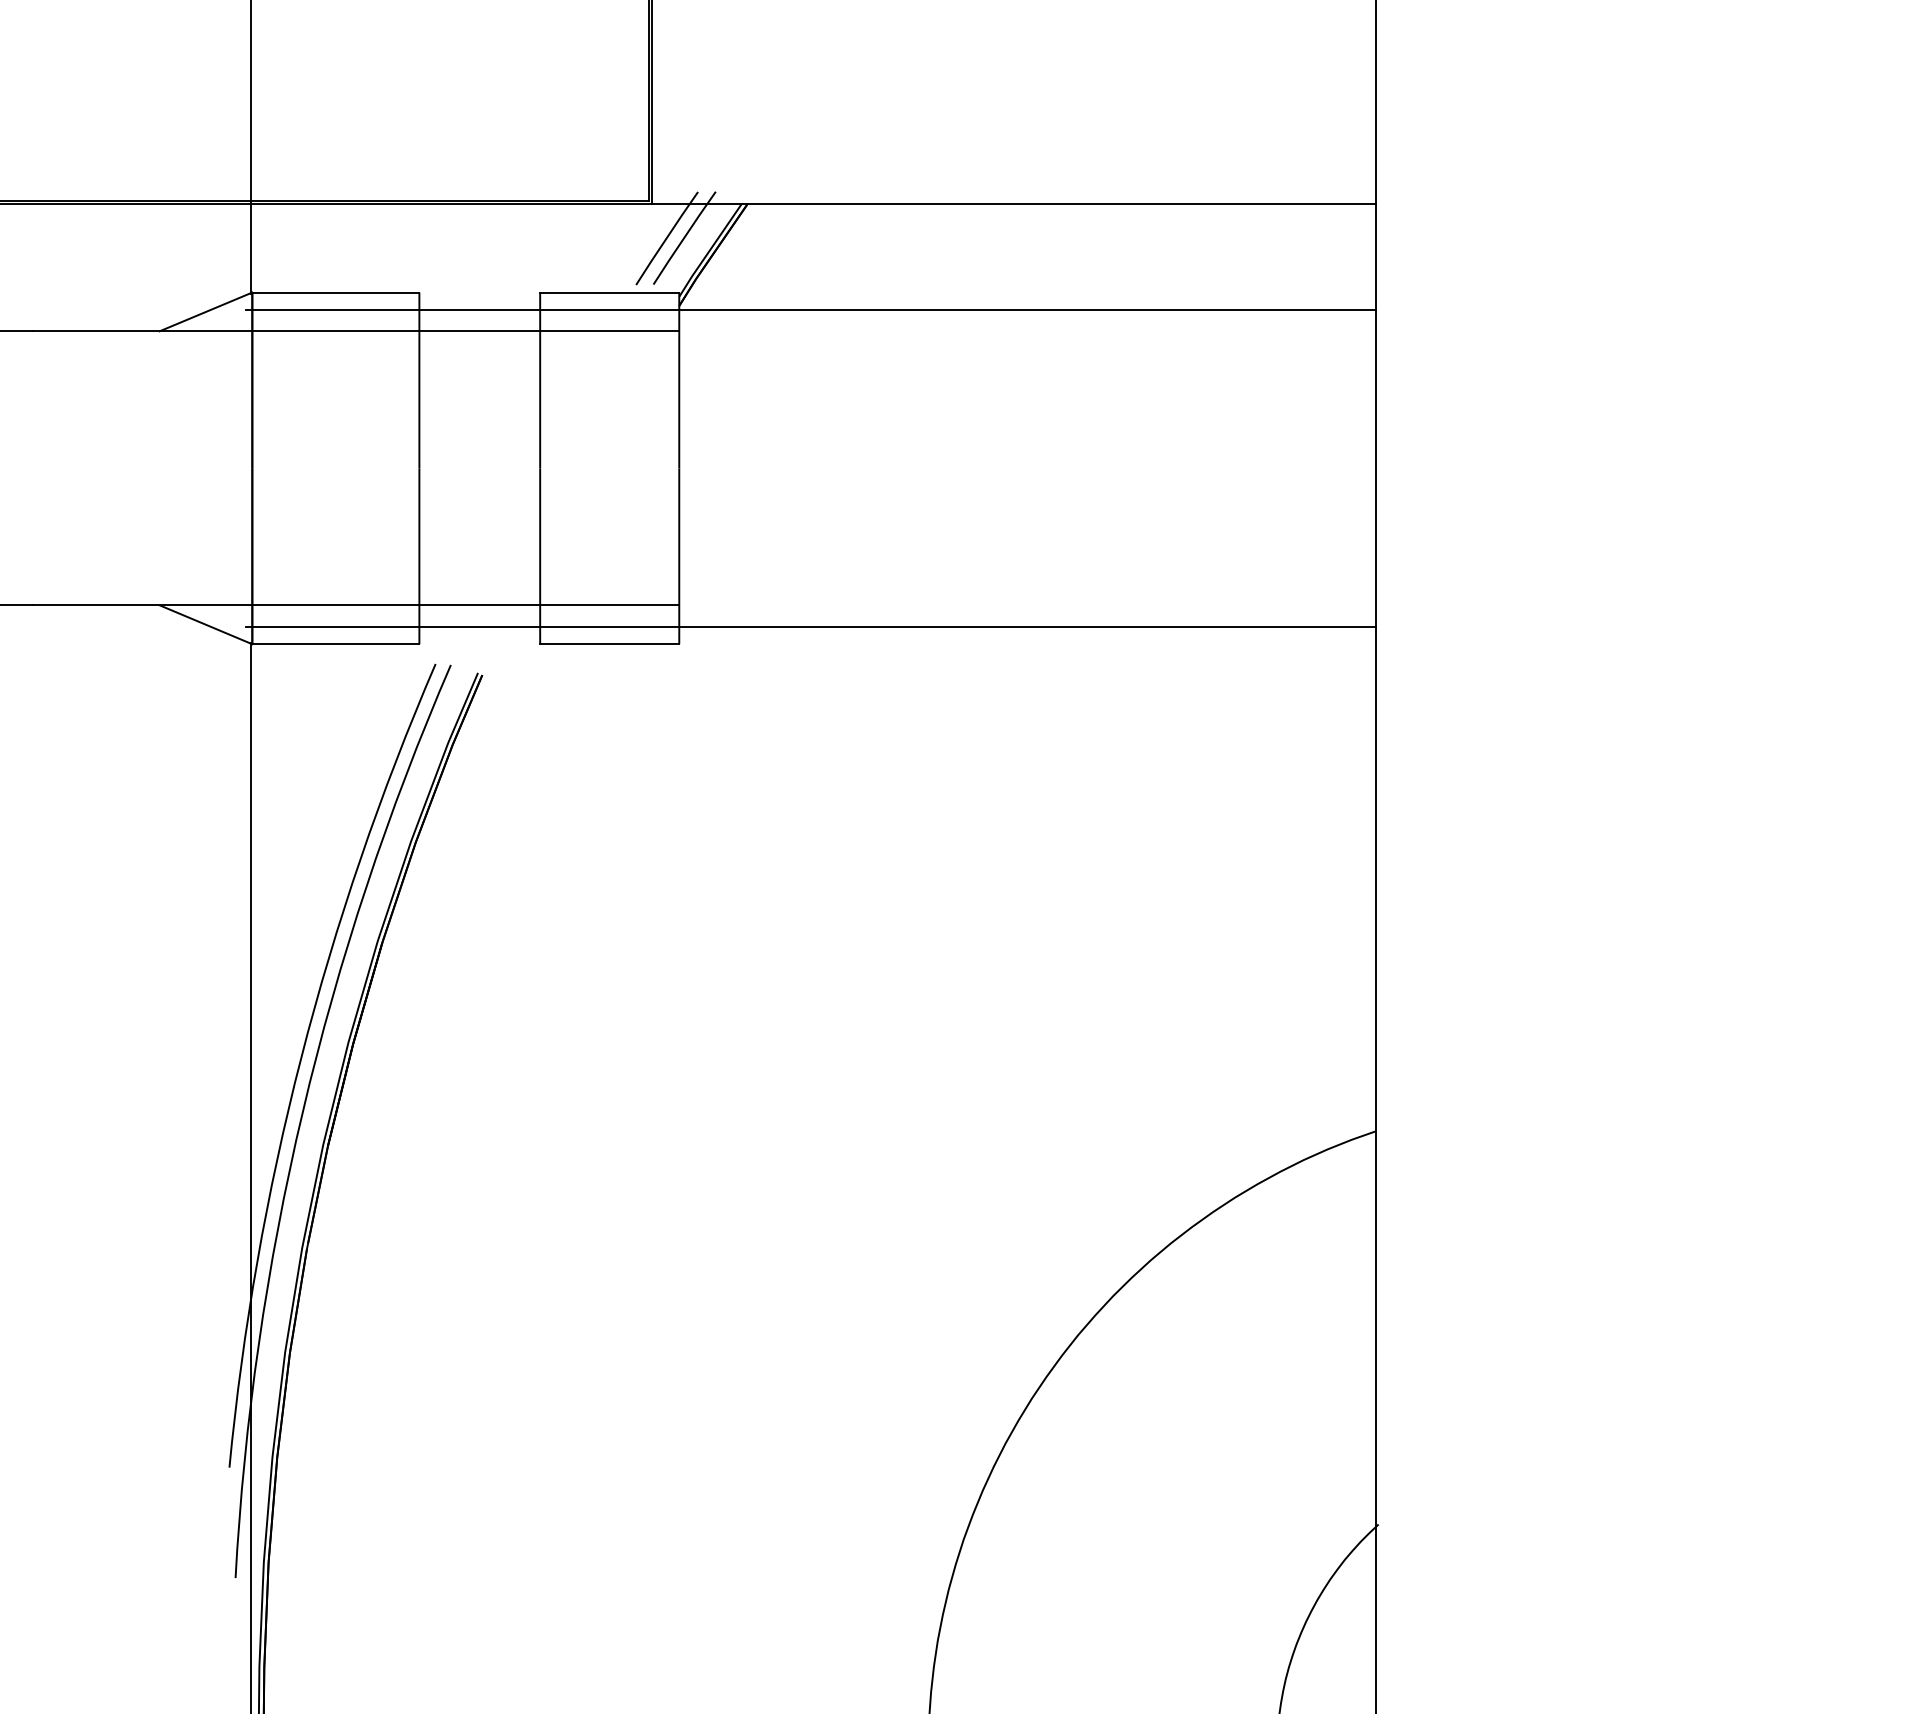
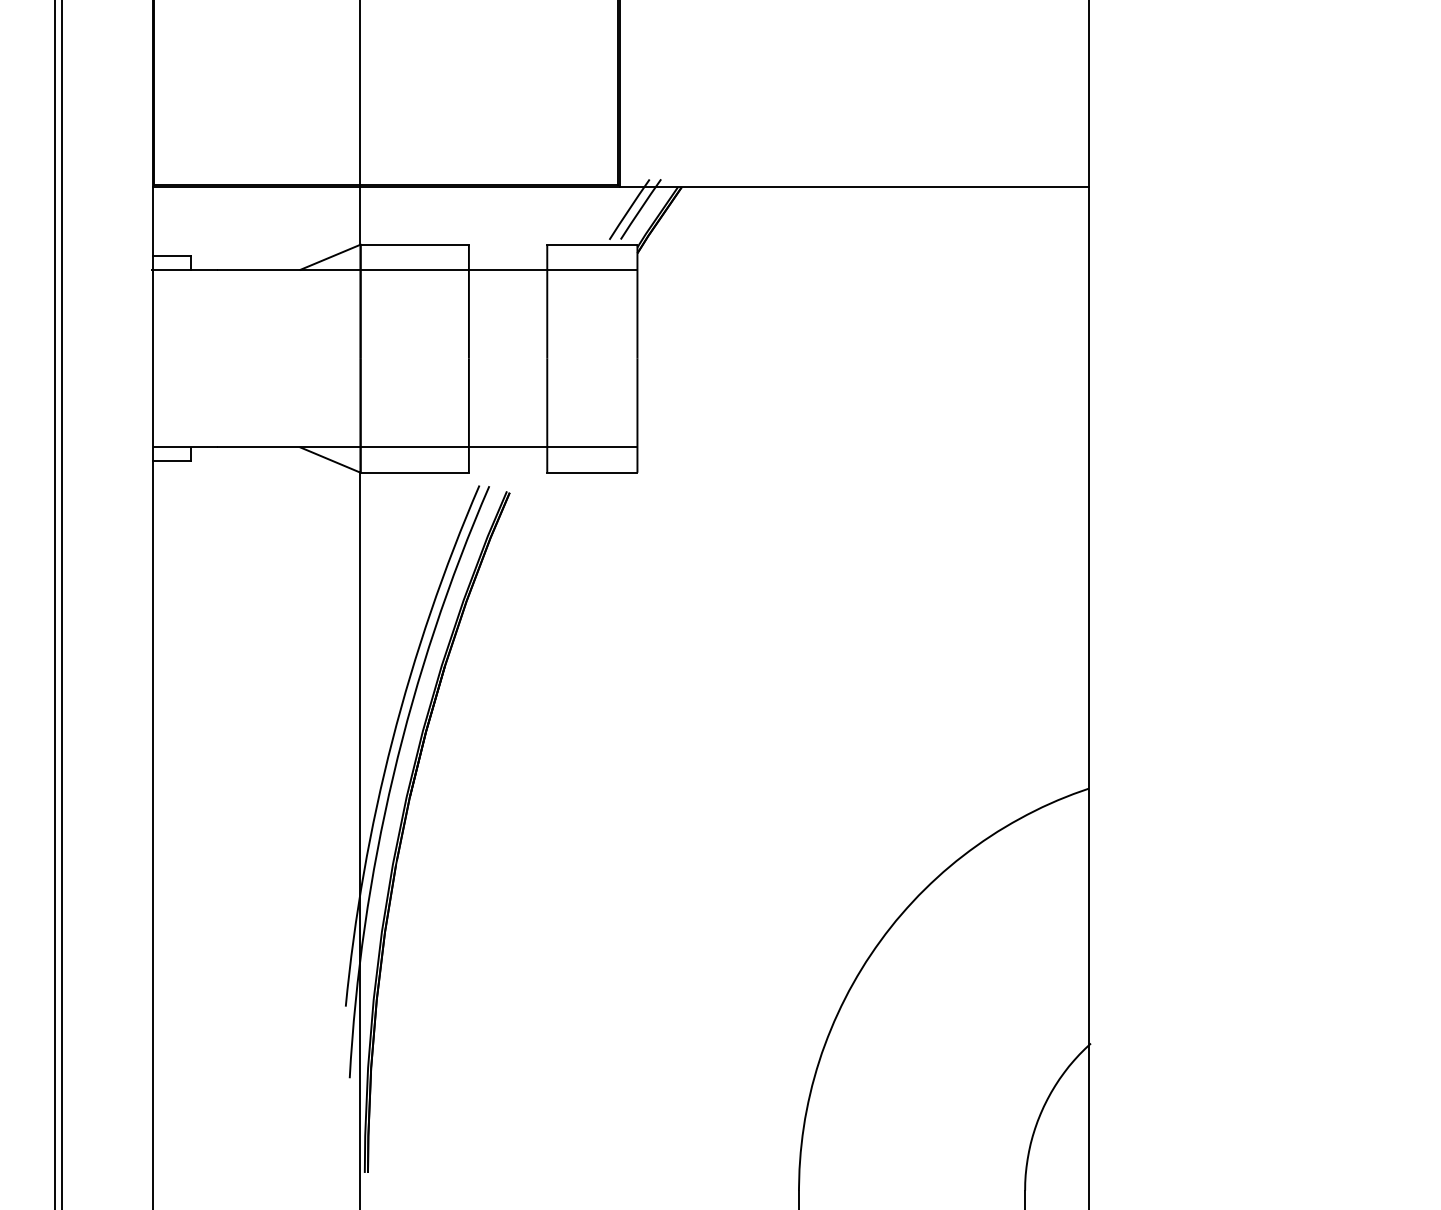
line: (810, 309) -> (722, 255), removed
line: (810, 626) -> (722, 461), removed

